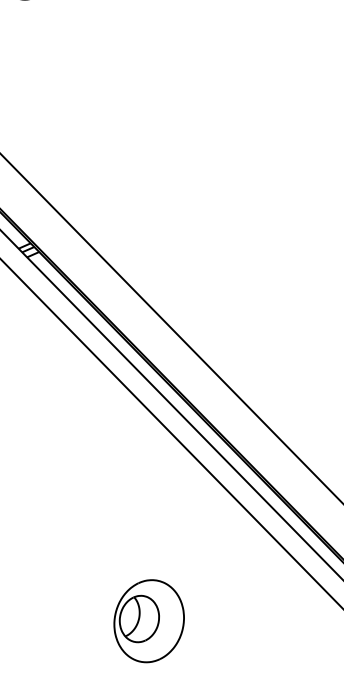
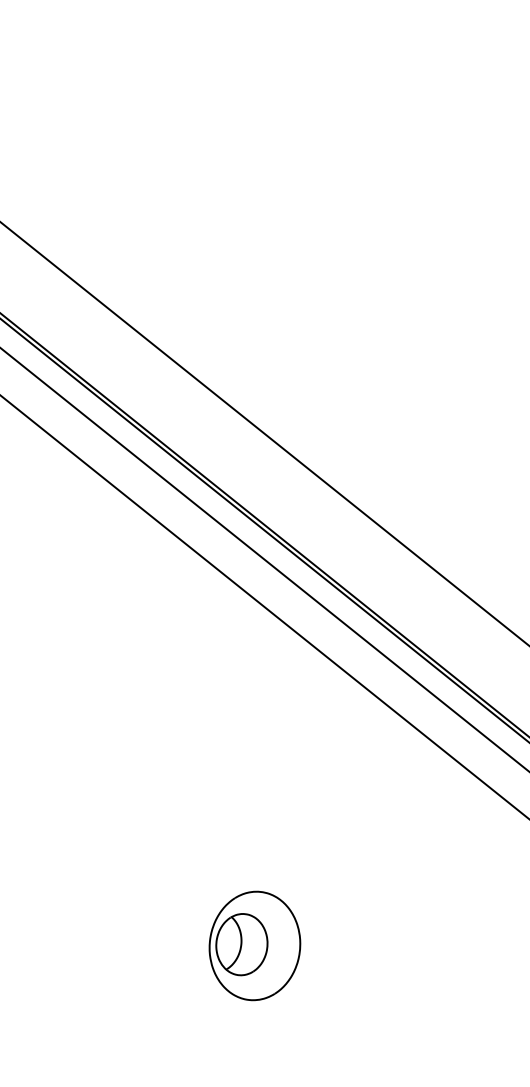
part: (148, 620) -> (253, 944), size x0.71

